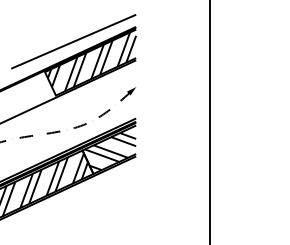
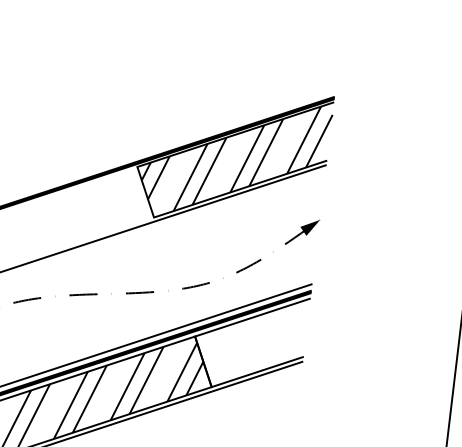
line: (73, 41) -> (203, 111), removed
hatch: (110, 151) -> (251, 345), removed

